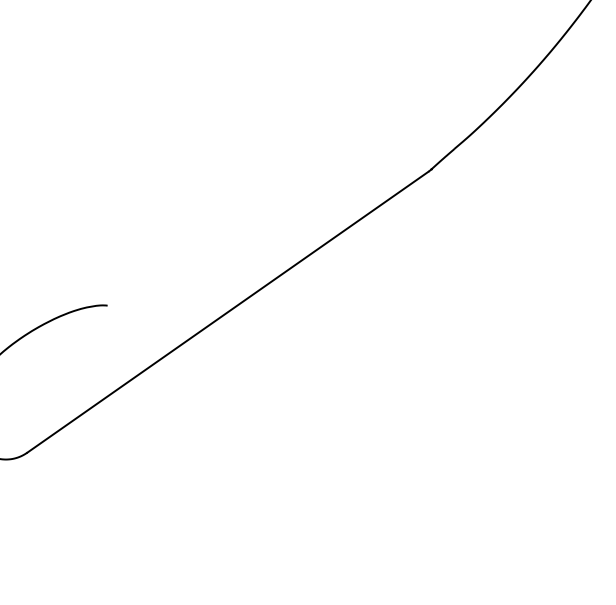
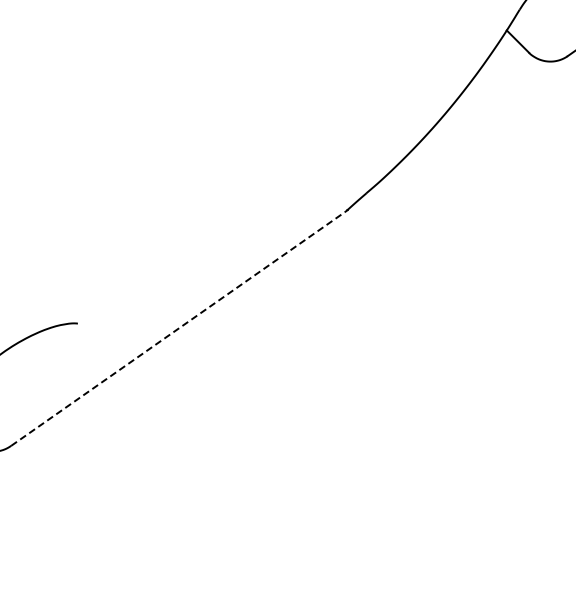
line: (228, 312) -> (178, 329), solid -> dashed

